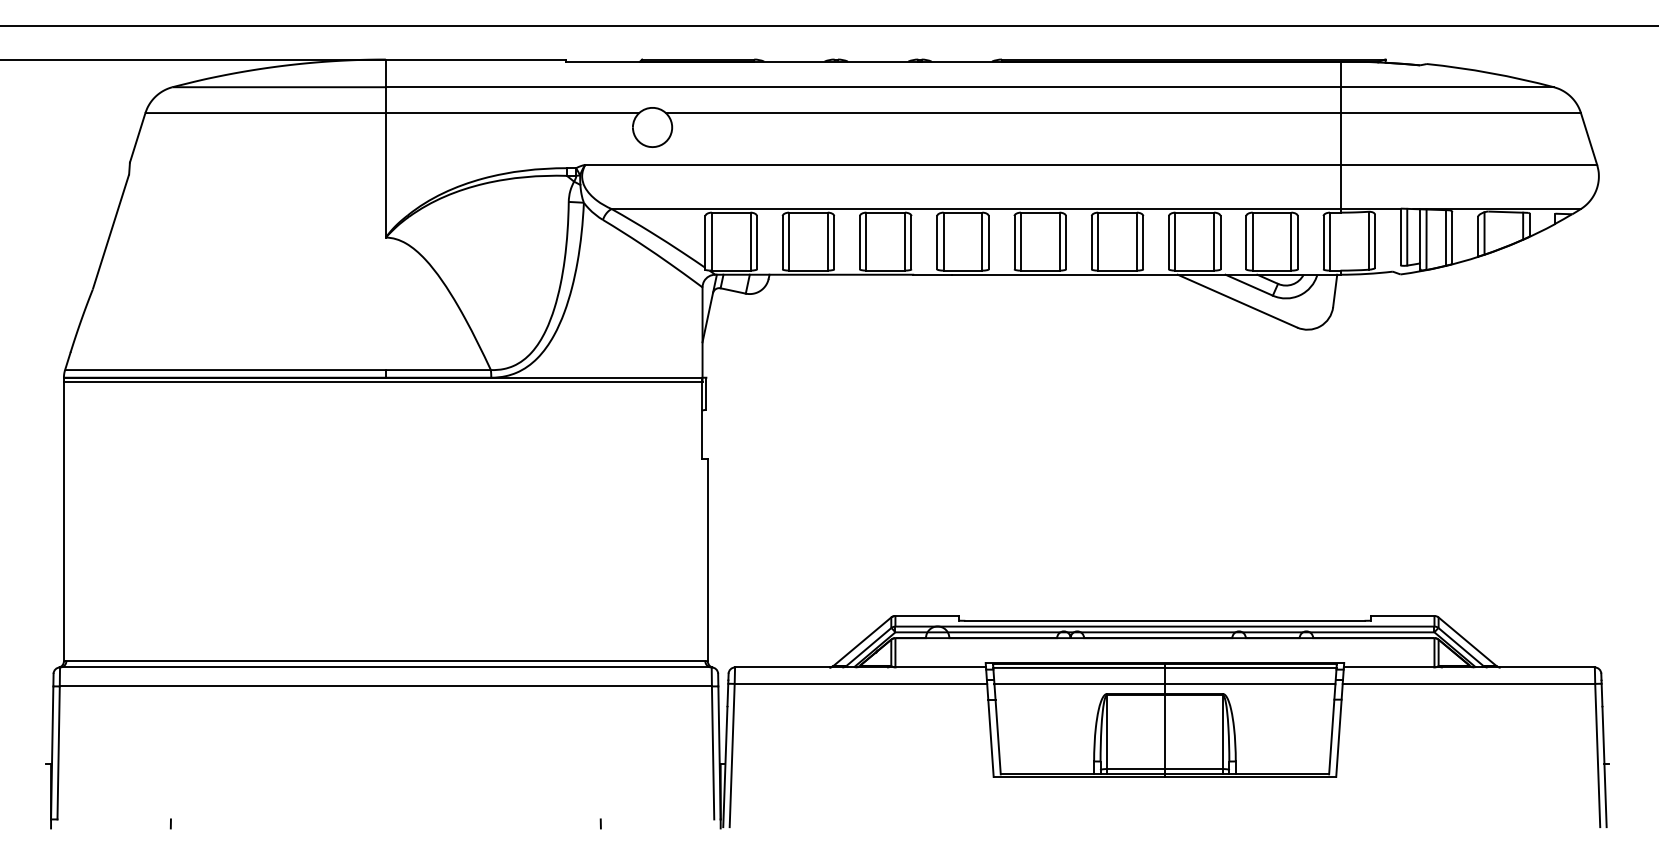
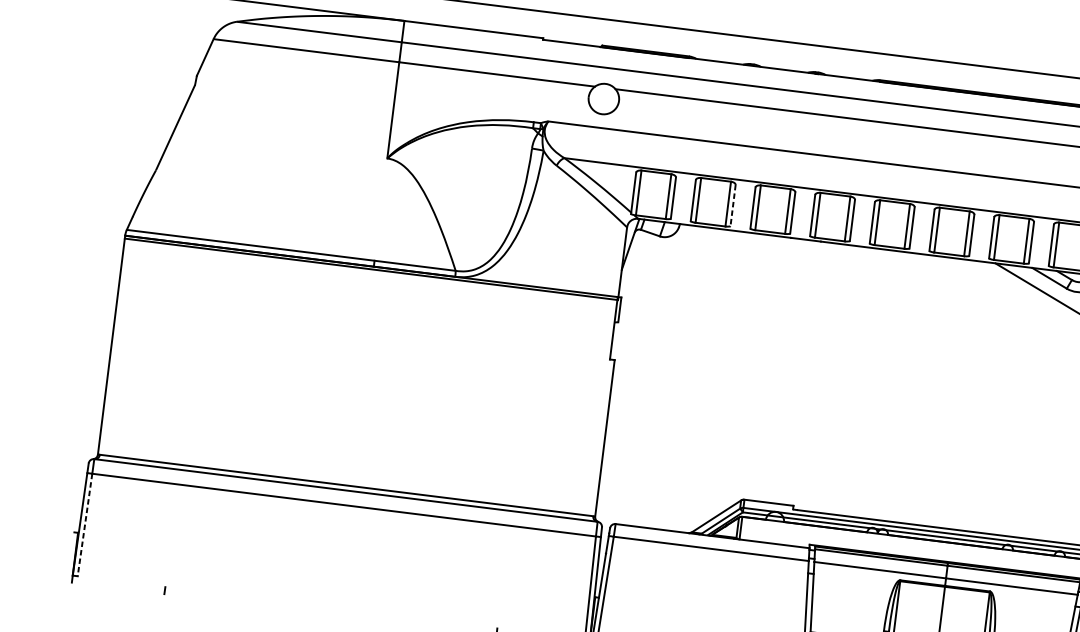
line: (834, 242) -> (733, 205), solid -> dashed
line: (58, 753) -> (84, 525), solid -> dashed

